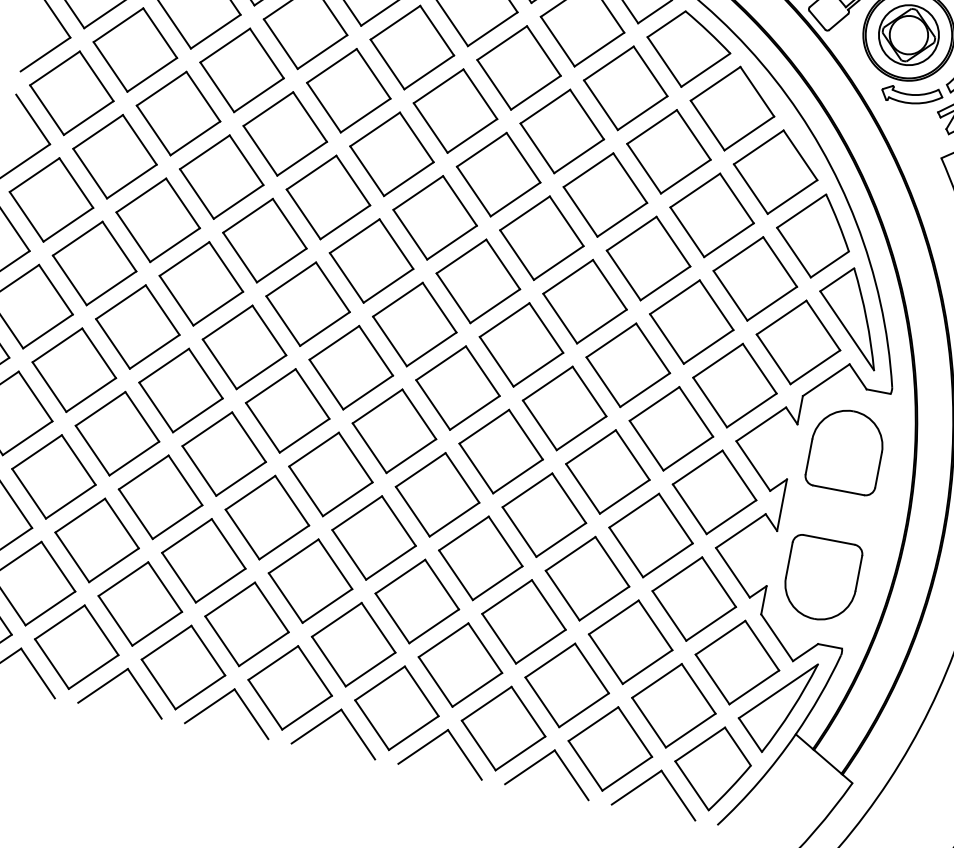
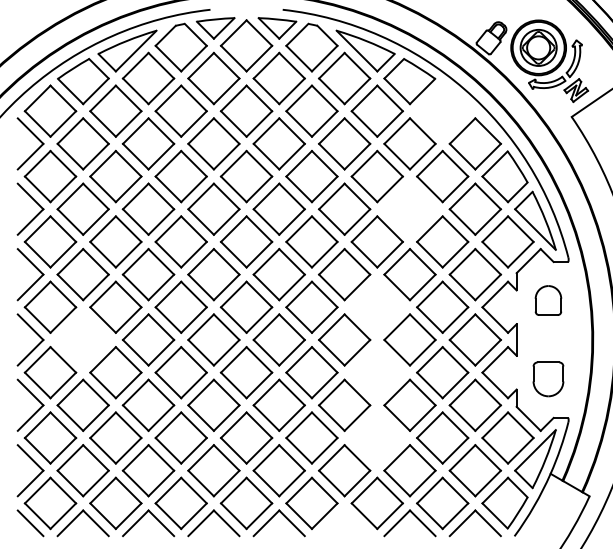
part: (732, 107) -> (442, 110), removed
part: (648, 257) -> (409, 208), removed
part: (73, 369) -> (82, 339), removed
part: (563, 406) -> (376, 306), removed
part: (846, 450) -> (548, 300), size x0.6
part: (543, 514) -> (376, 372), removed
part: (821, 579) -> (548, 379), size x0.7
part: (522, 620) -> (376, 437), removed
part: (437, 739) -> (339, 517), removed

